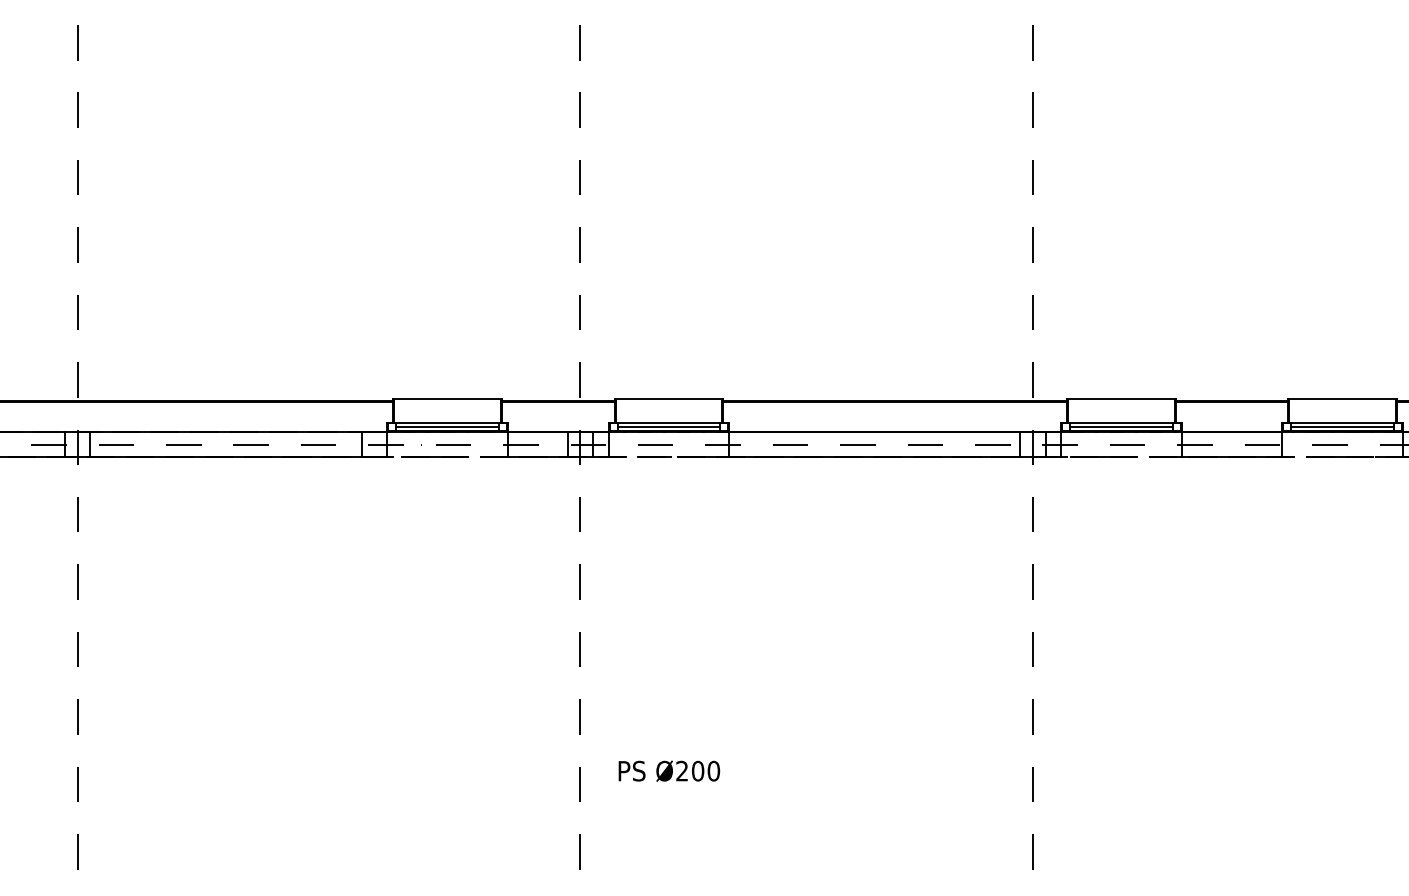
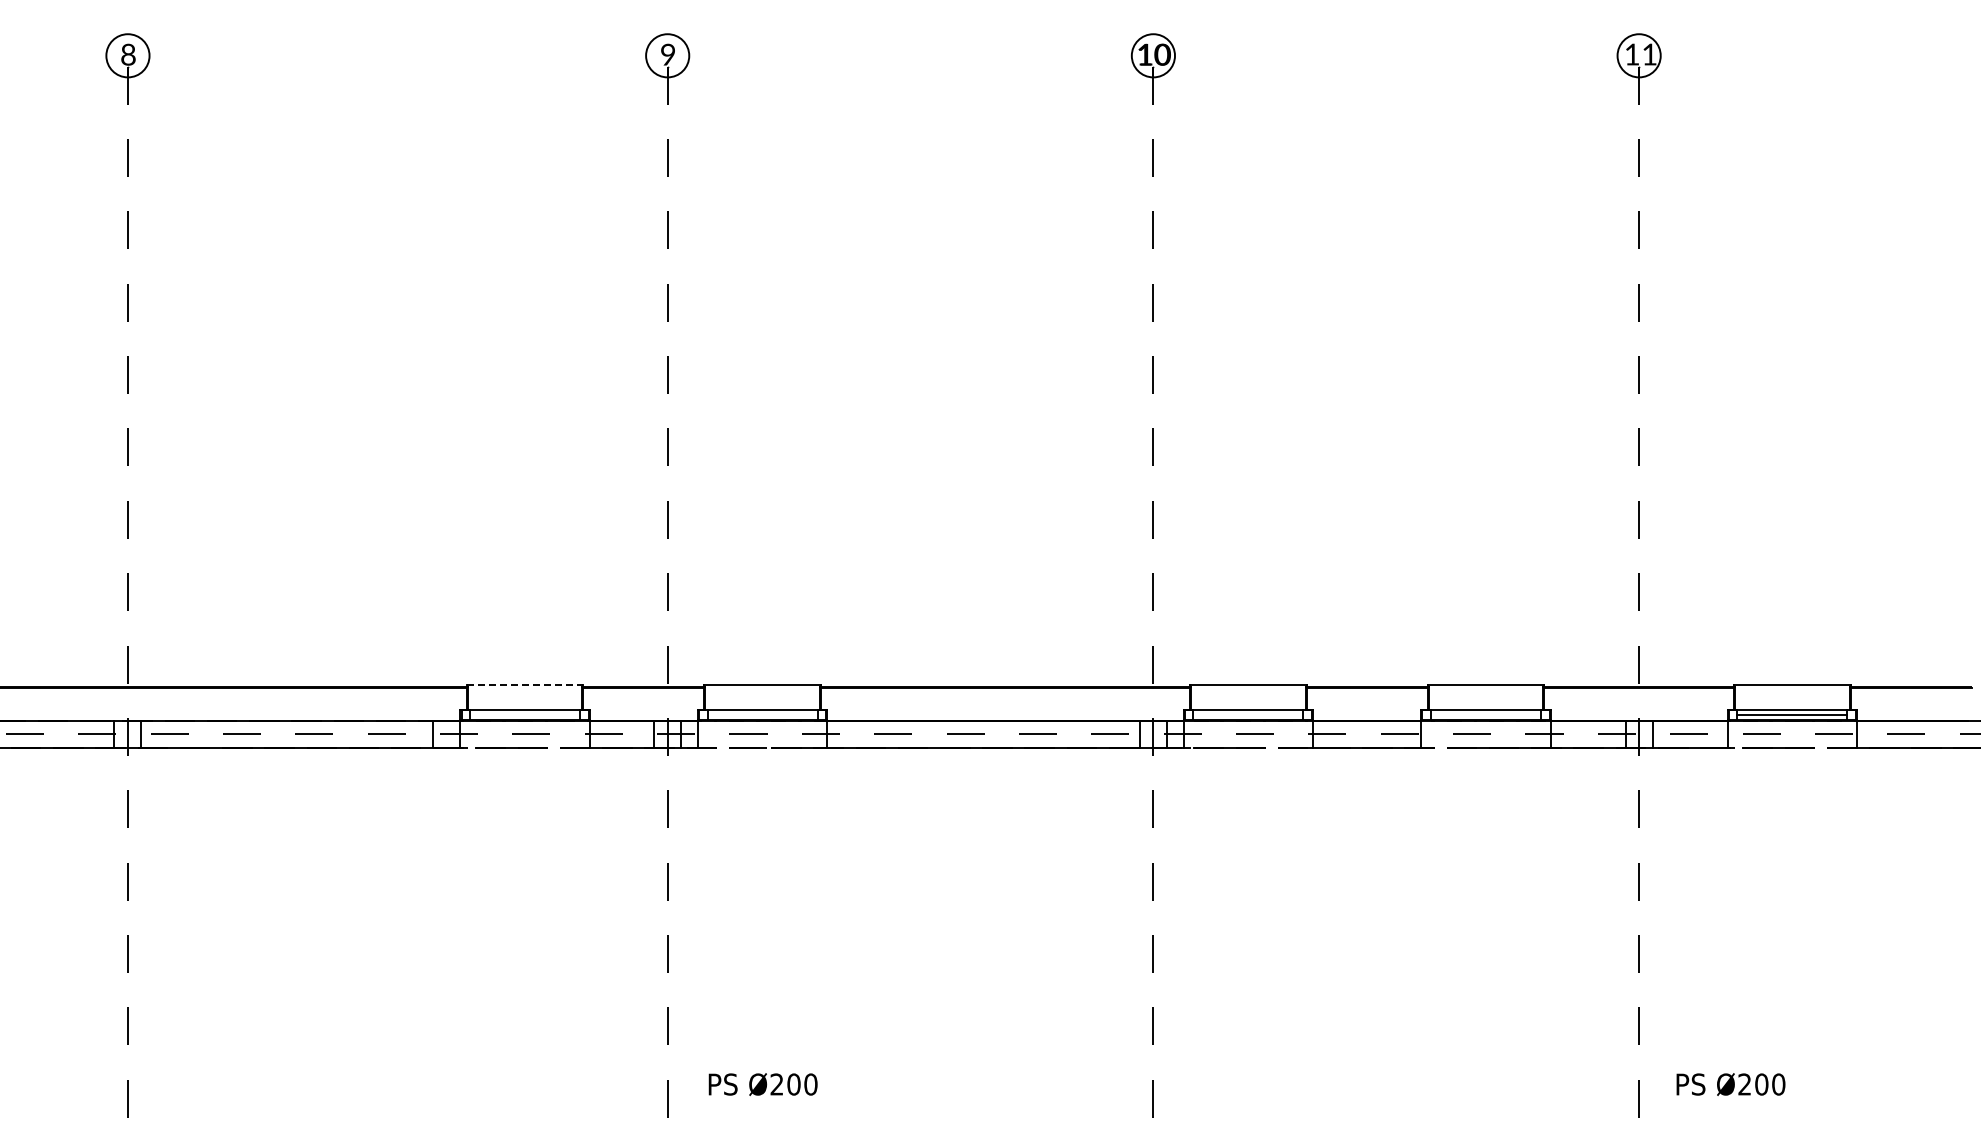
line: (447, 398) -> (525, 684), solid -> dashed
line: (447, 427) -> (525, 715), removed
line: (668, 427) -> (762, 715), removed
line: (1121, 427) -> (1248, 715), removed
line: (1342, 427) -> (1485, 715), removed

